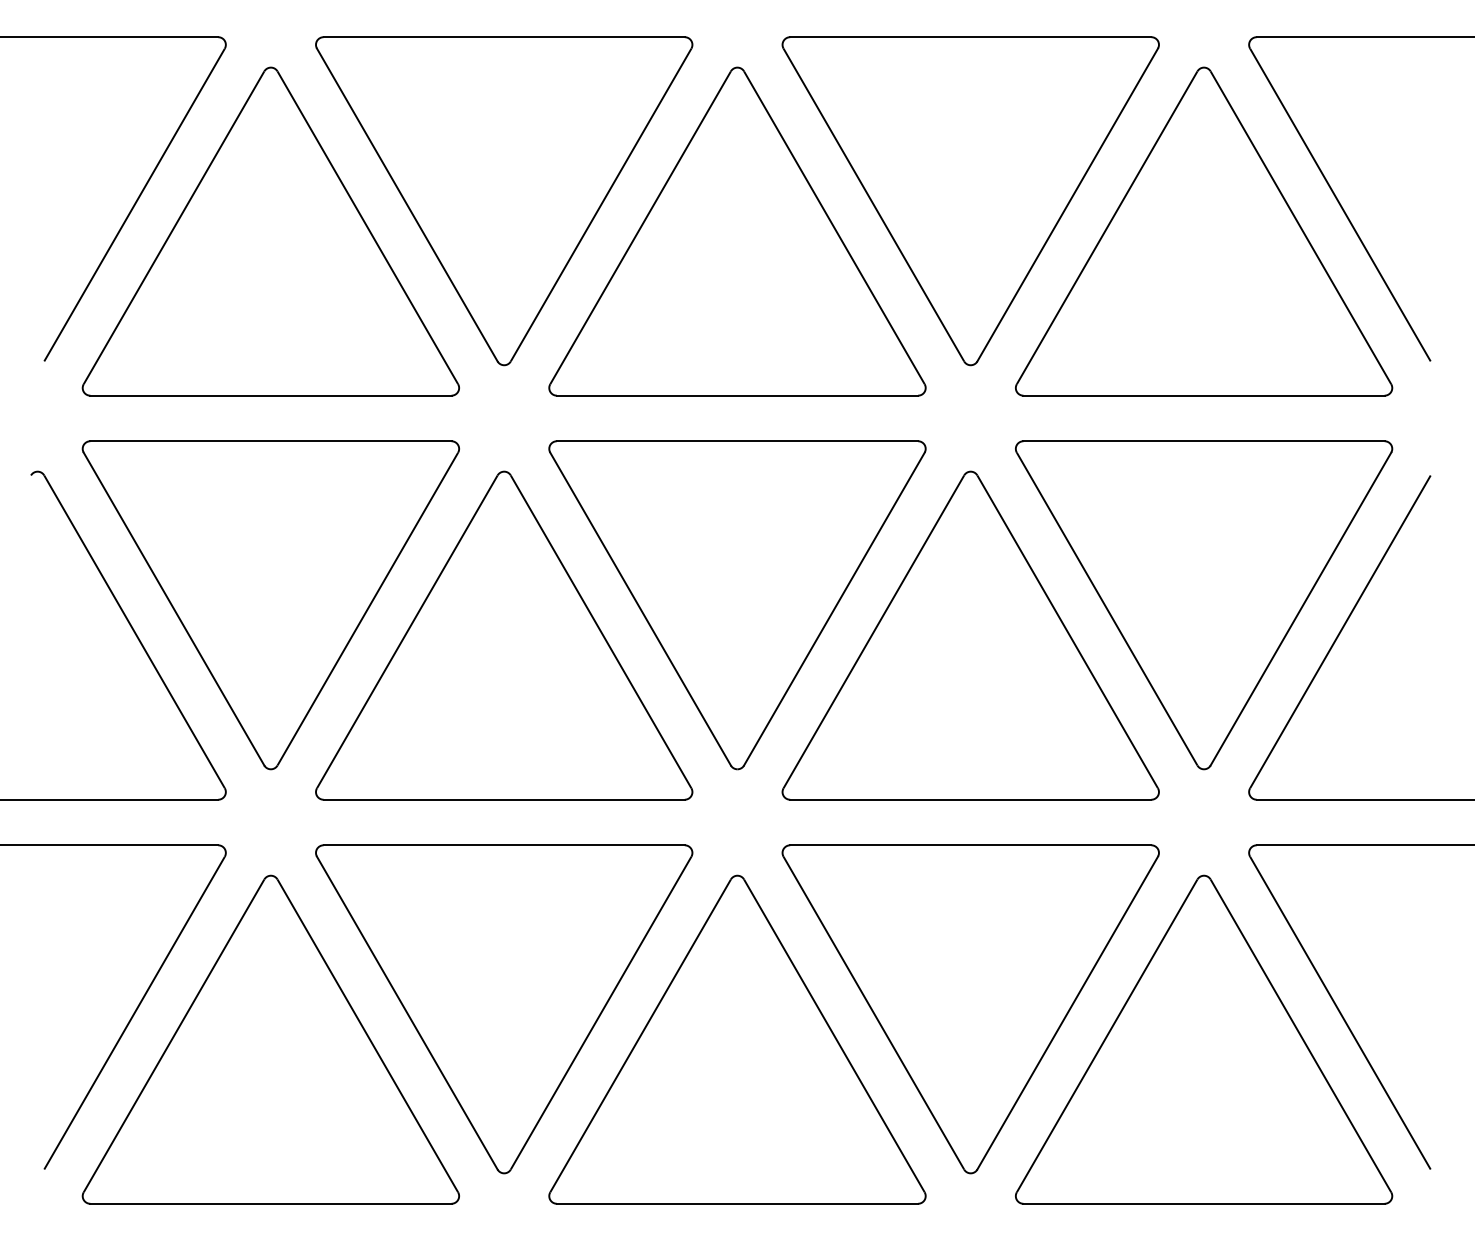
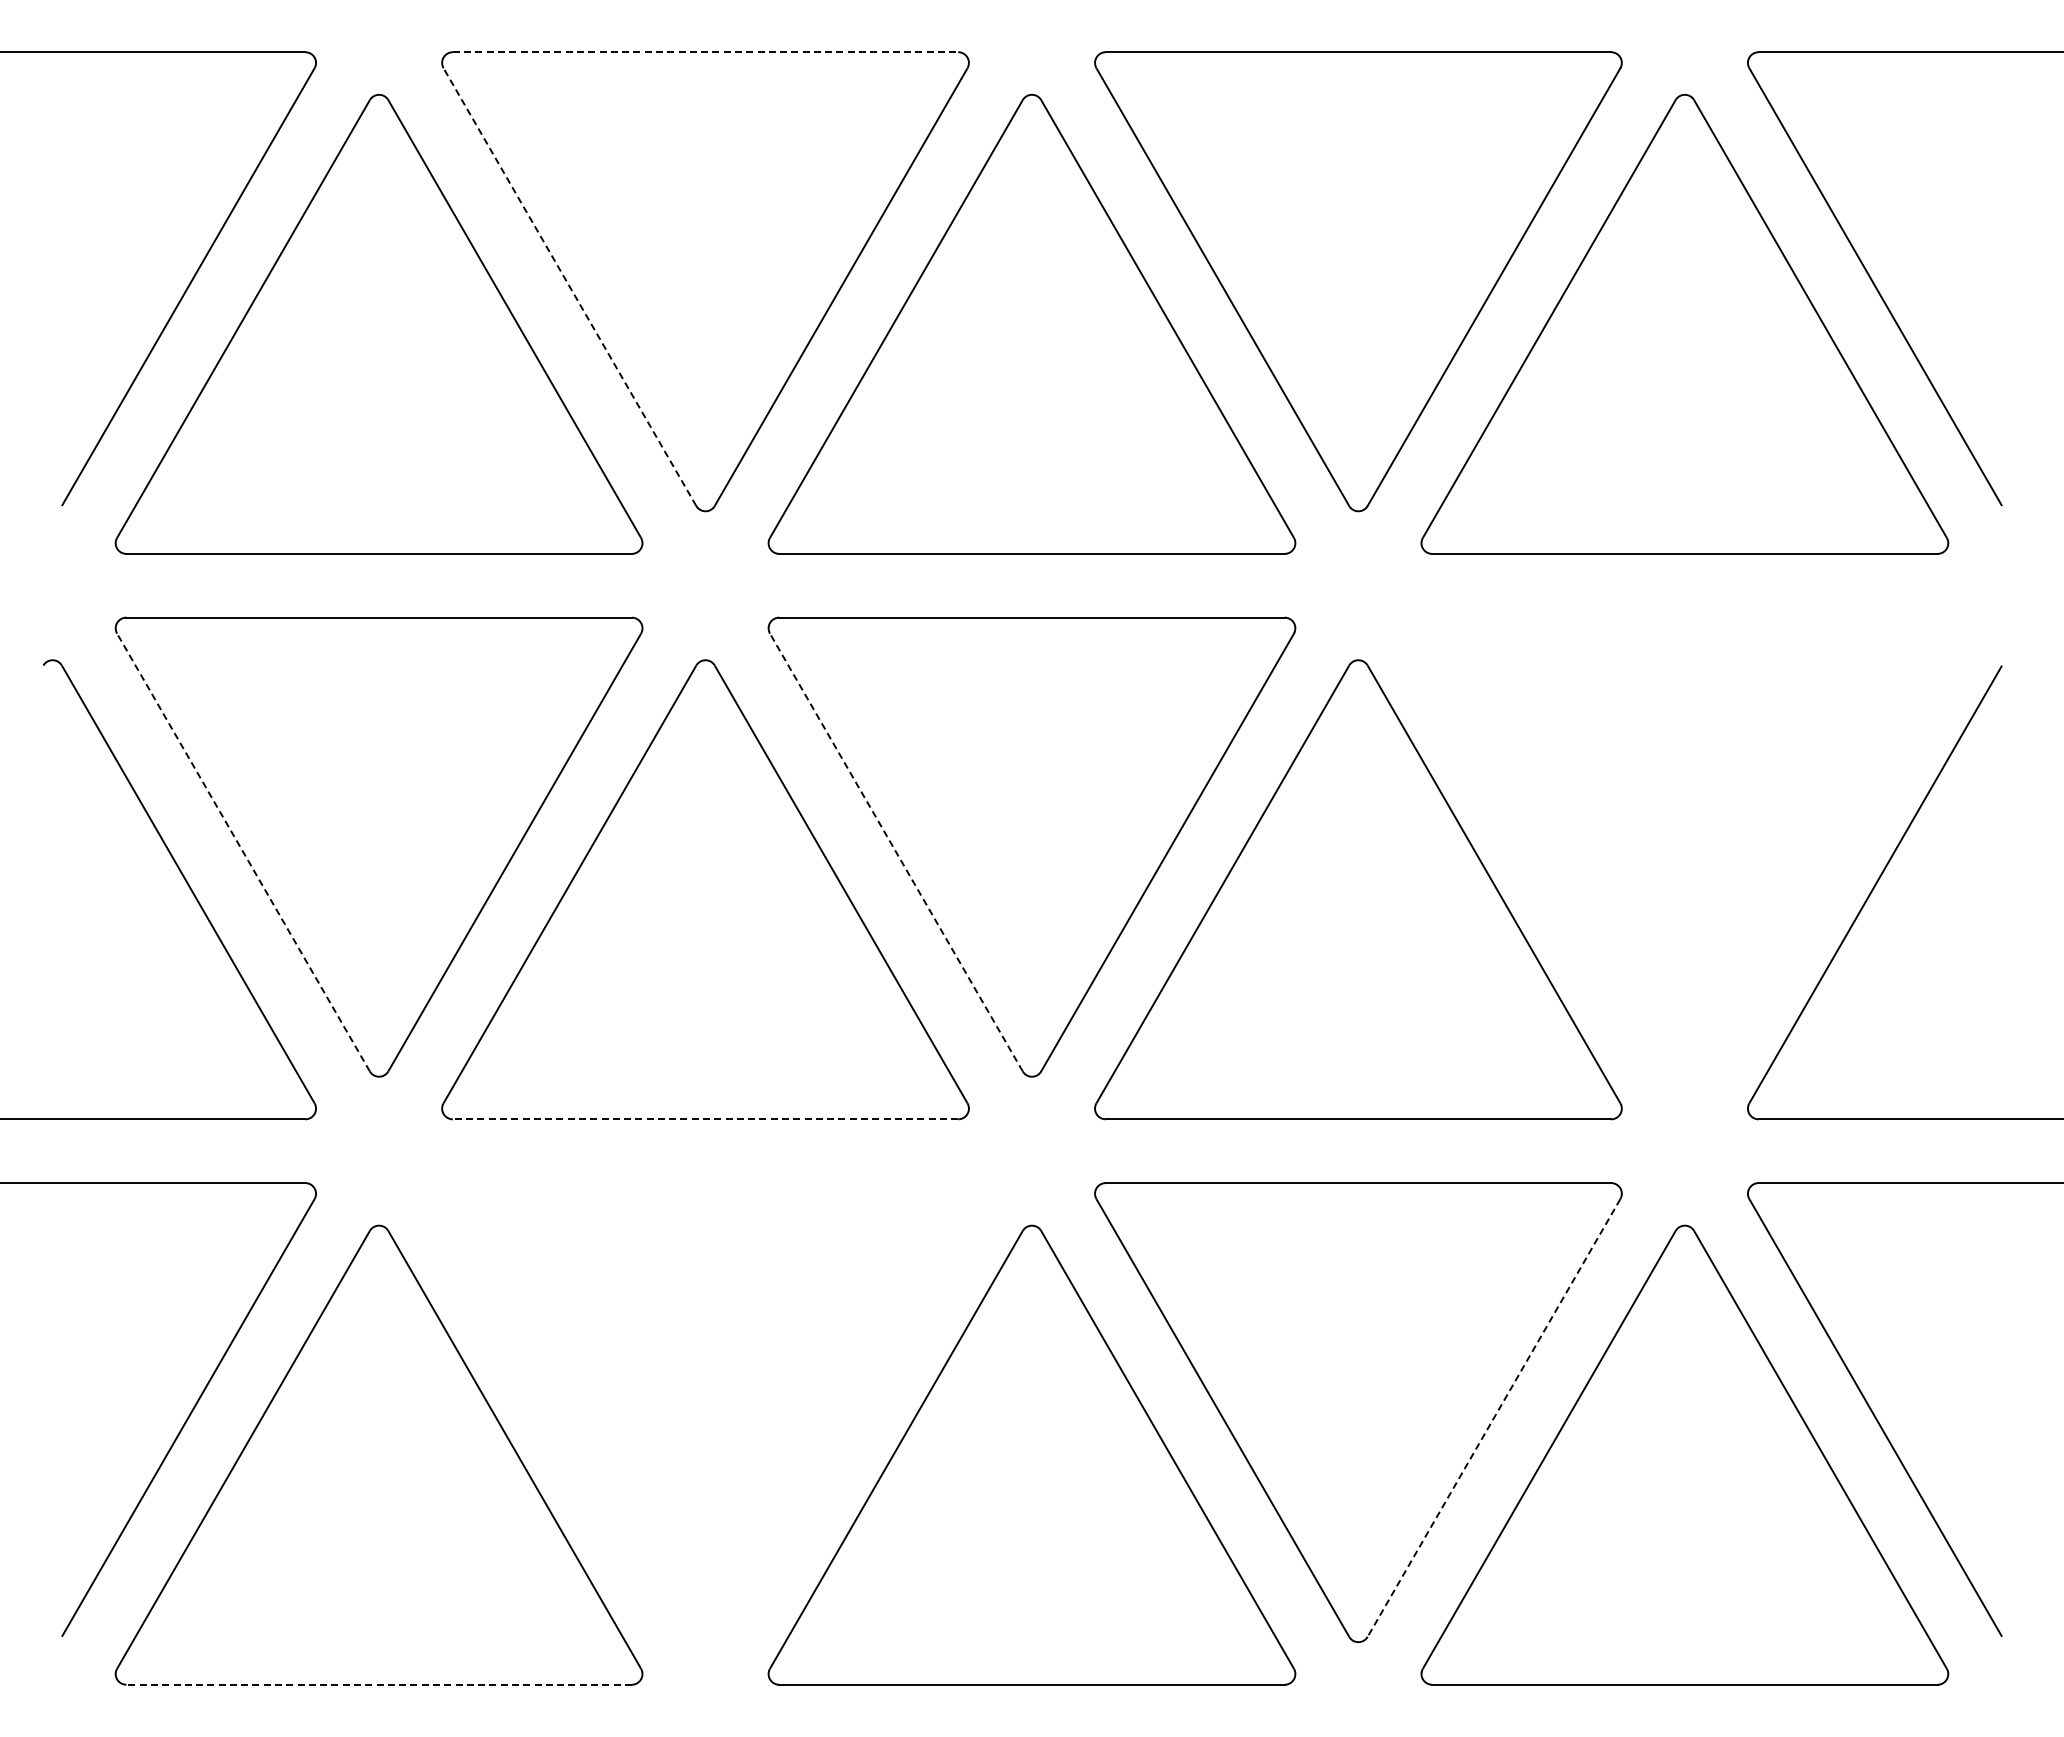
line: (504, 37) -> (705, 52), solid -> dashed
line: (406, 205) -> (569, 287), solid -> dashed
part: (1203, 604) -> (1684, 846), removed
line: (174, 609) -> (243, 852), solid -> dashed
line: (640, 609) -> (896, 852), solid -> dashed
line: (504, 799) -> (705, 1119), solid -> dashed
part: (504, 1009) -> (705, 1412), removed
line: (1068, 1012) -> (1494, 1417), solid -> dashed
line: (271, 1203) -> (379, 1684), solid -> dashed

